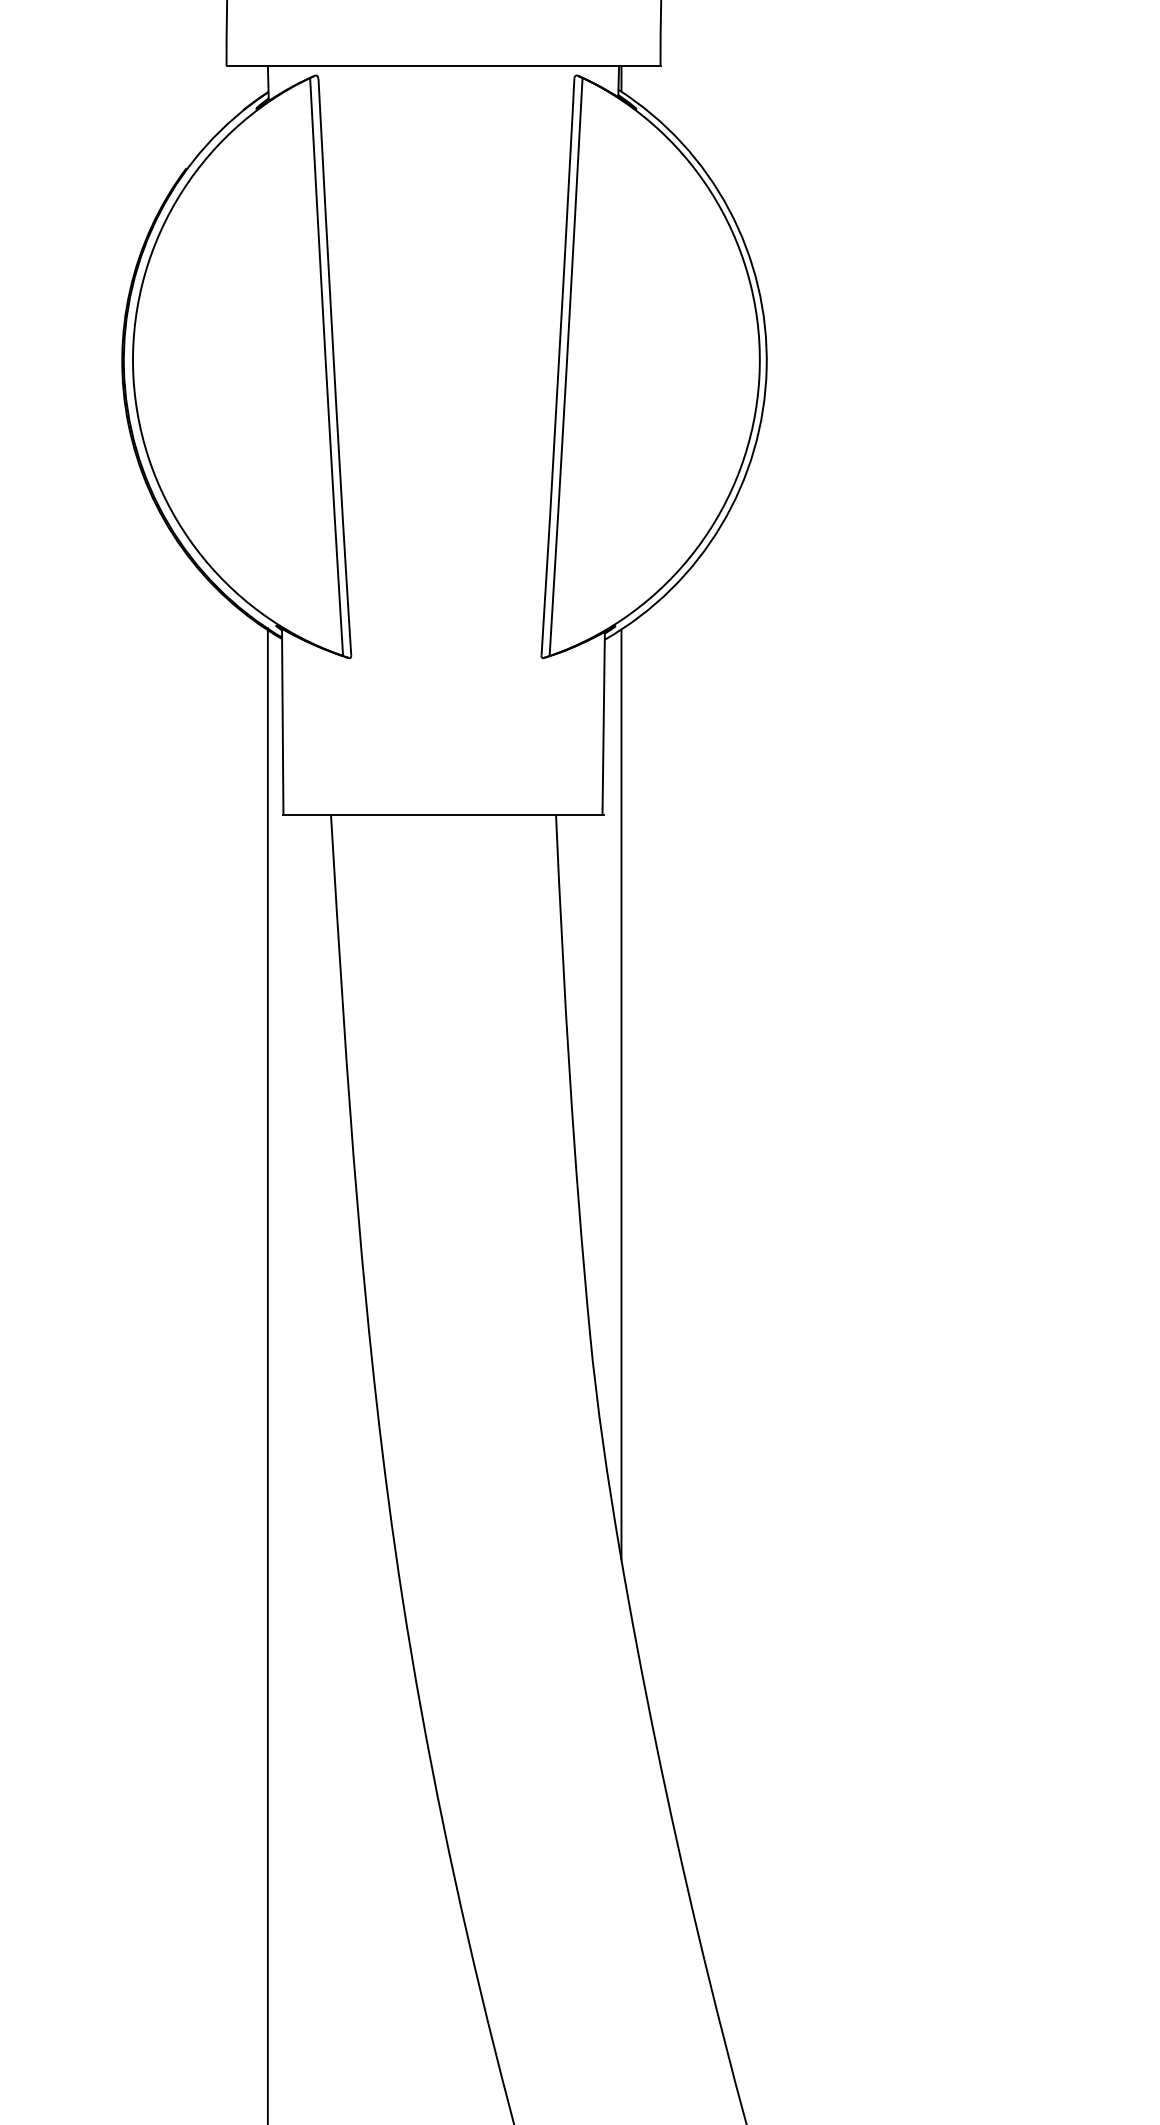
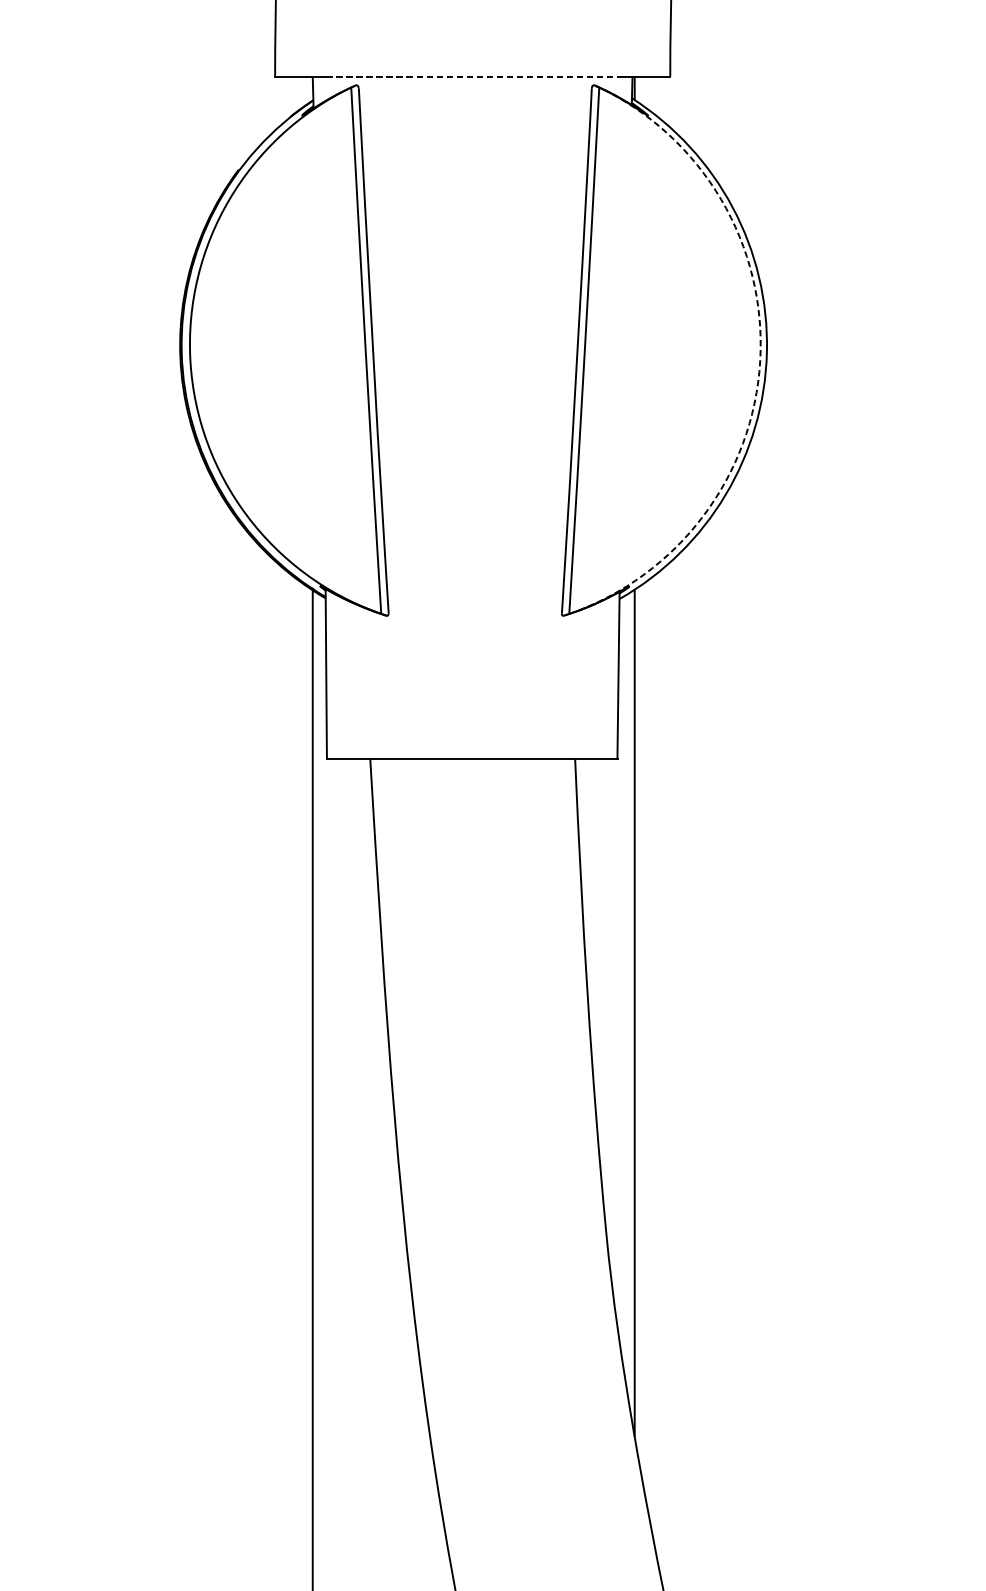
line: (443, 65) -> (472, 76), solid -> dashed
arc: (759, 377) -> (760, 360), solid -> dashed

